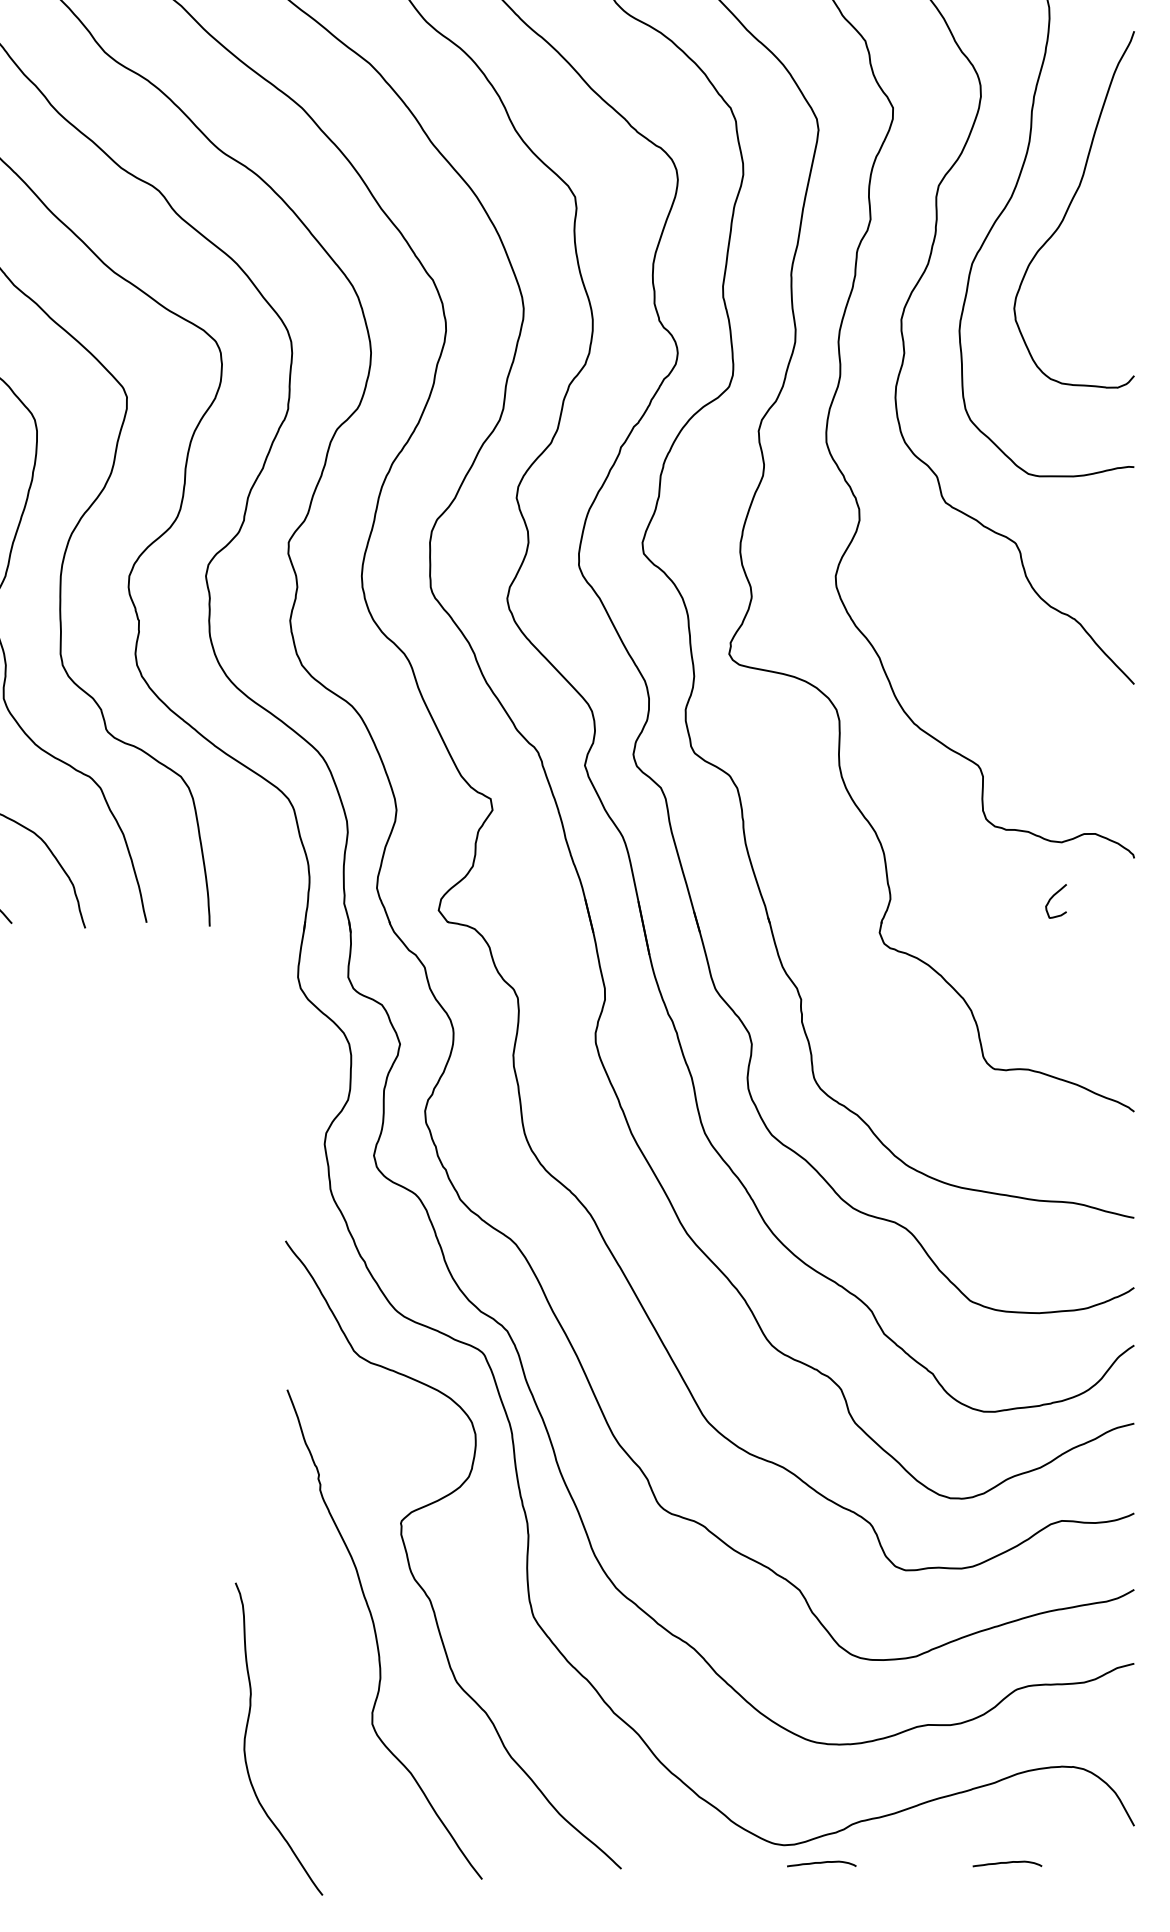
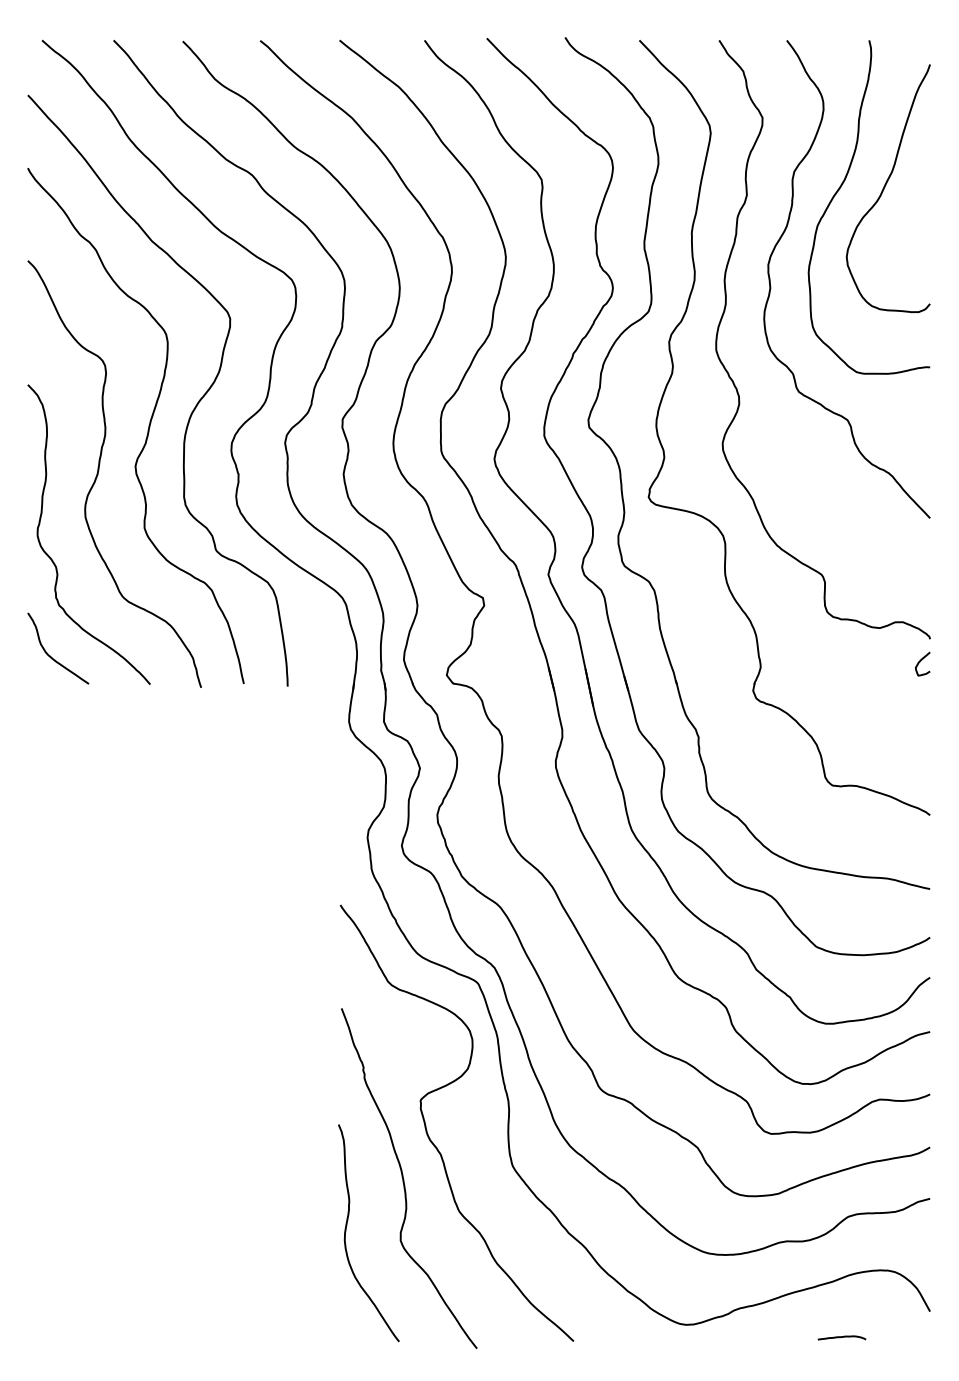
curve: (1054, 897) -> (921, 661), moved
curve: (246, 1736) -> (346, 1231), moved
curve: (821, 1863) -> (712, 1337), removed

